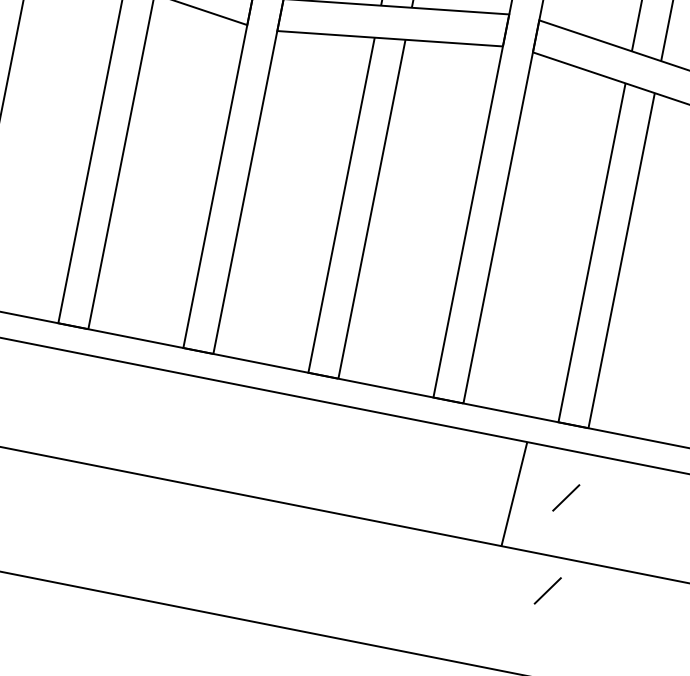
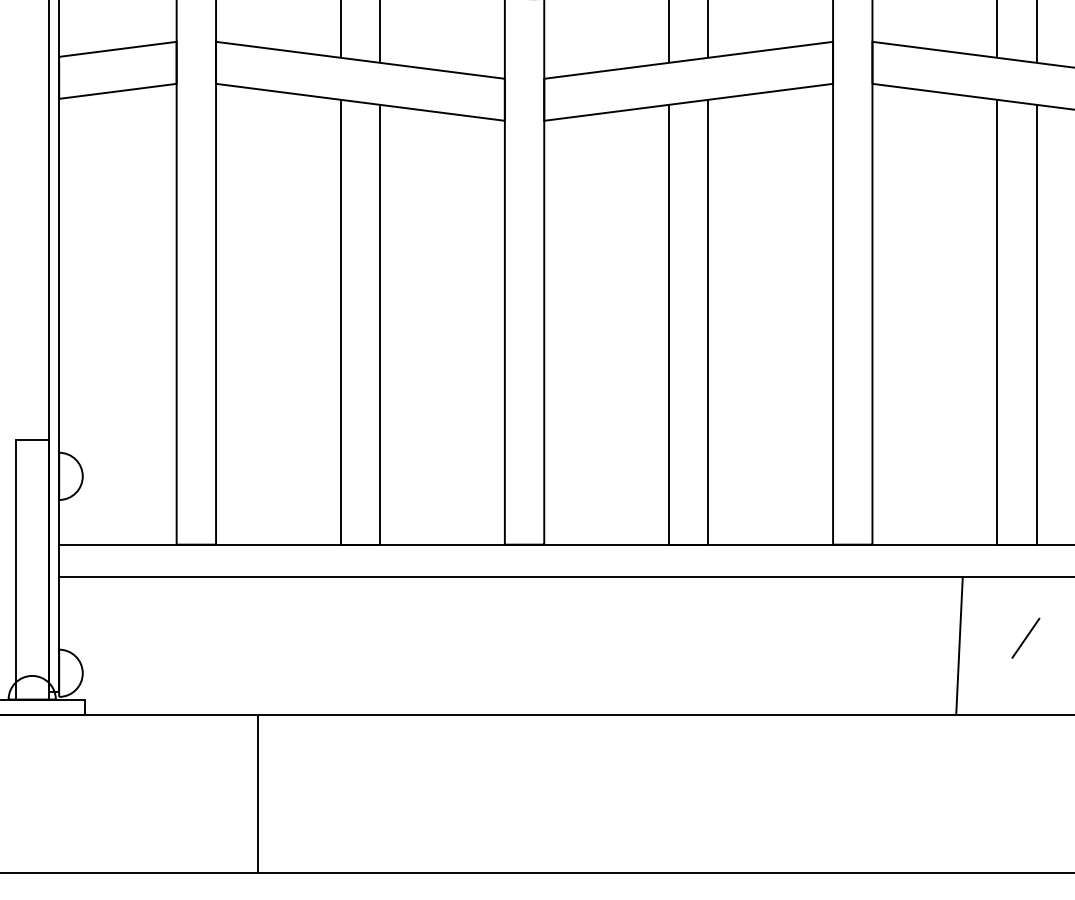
line: (547, 590) -> (1025, 759), removed

